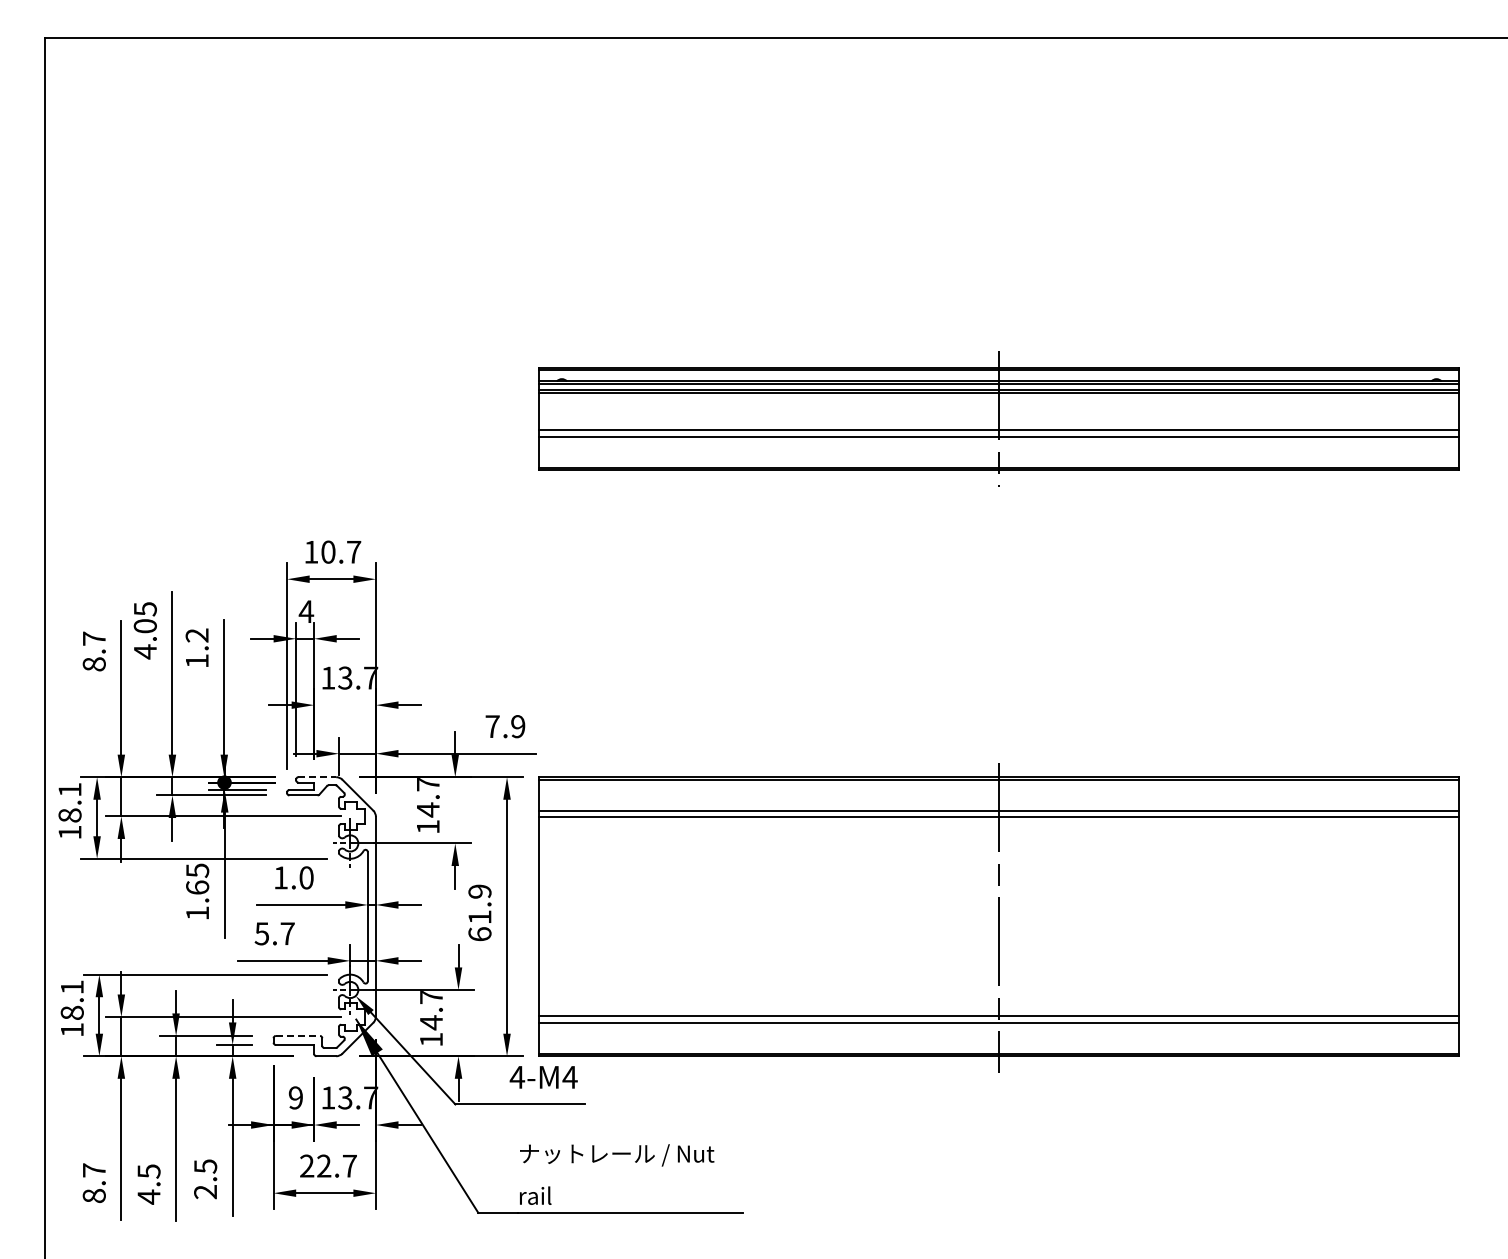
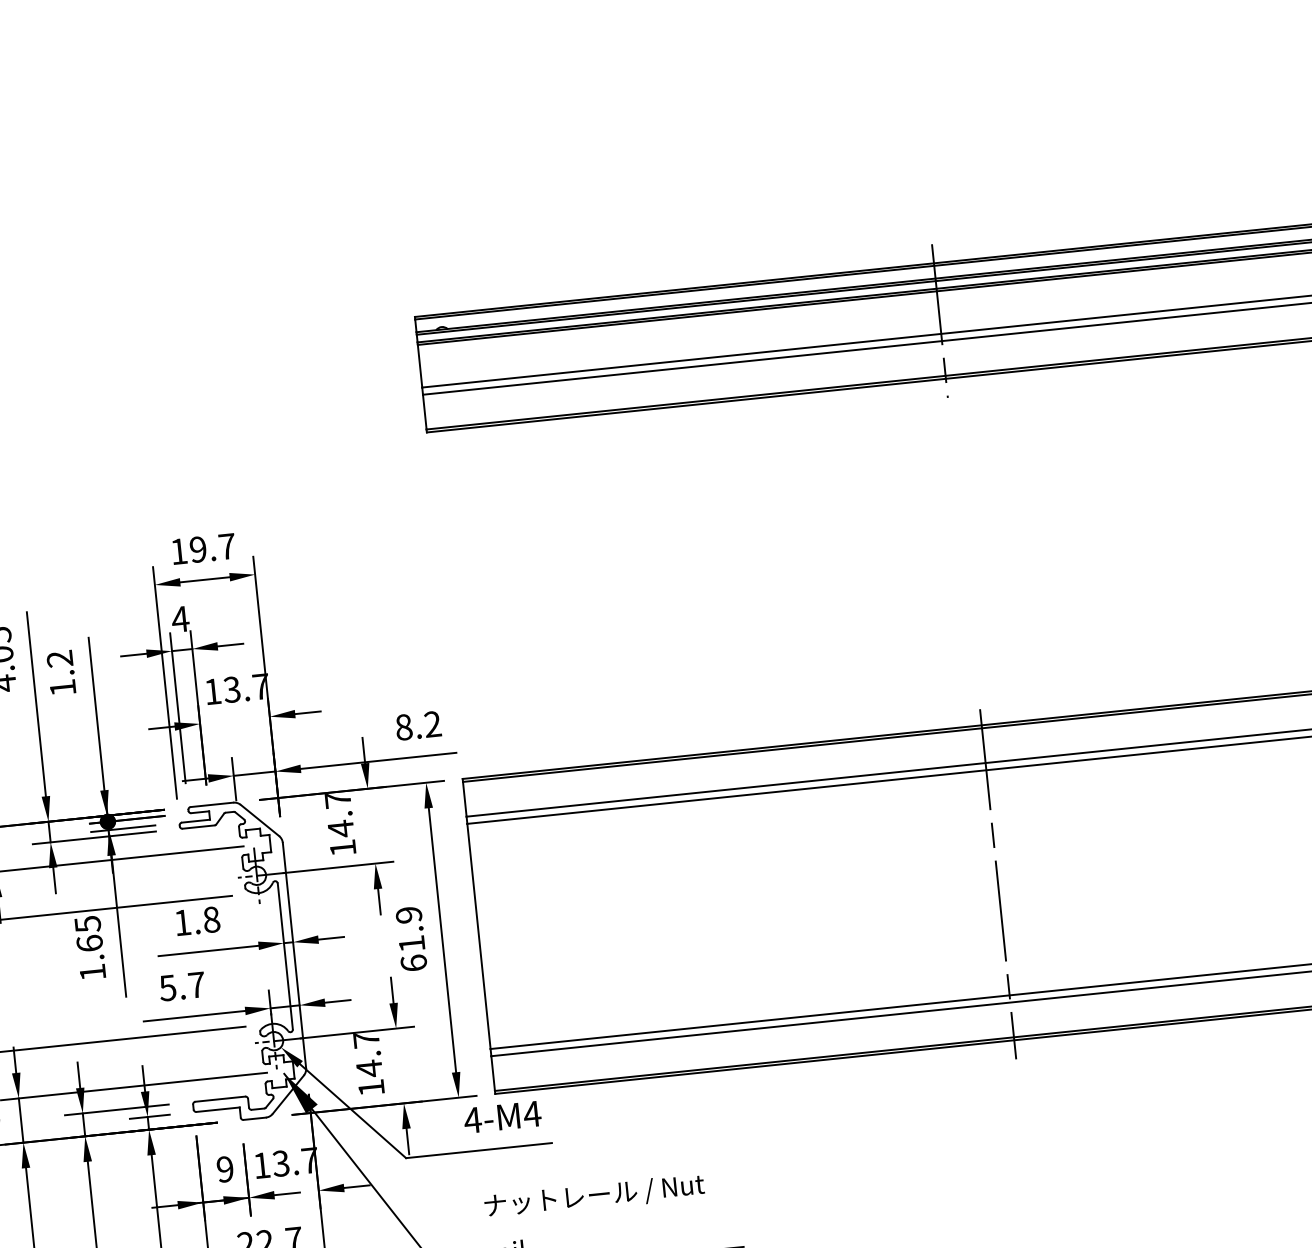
text: (328, 551) -> (198, 548), 10.7 -> 19.7
text: (505, 726) -> (418, 725), 7.9 -> 8.2
line: (317, 777) -> (212, 805), dashed -> solid
text: (306, 877) -> (211, 919), 1.0 -> 1.8
line: (298, 1035) -> (220, 1098), dashed -> solid

